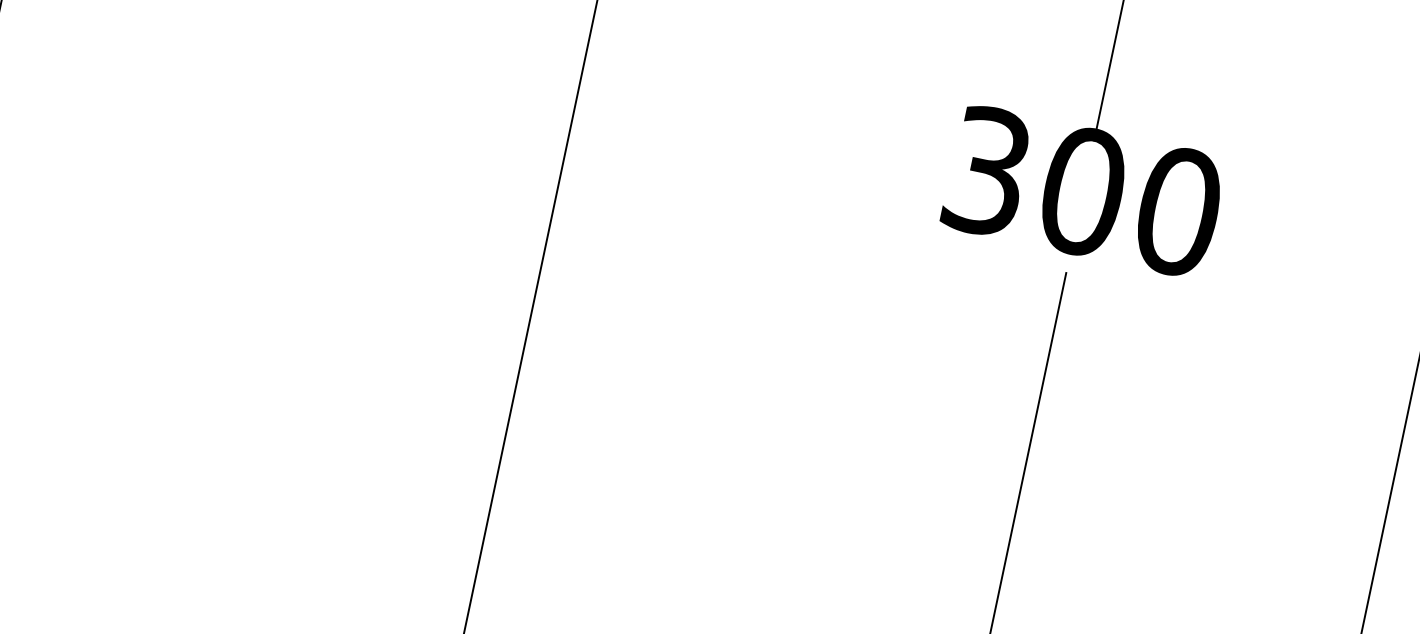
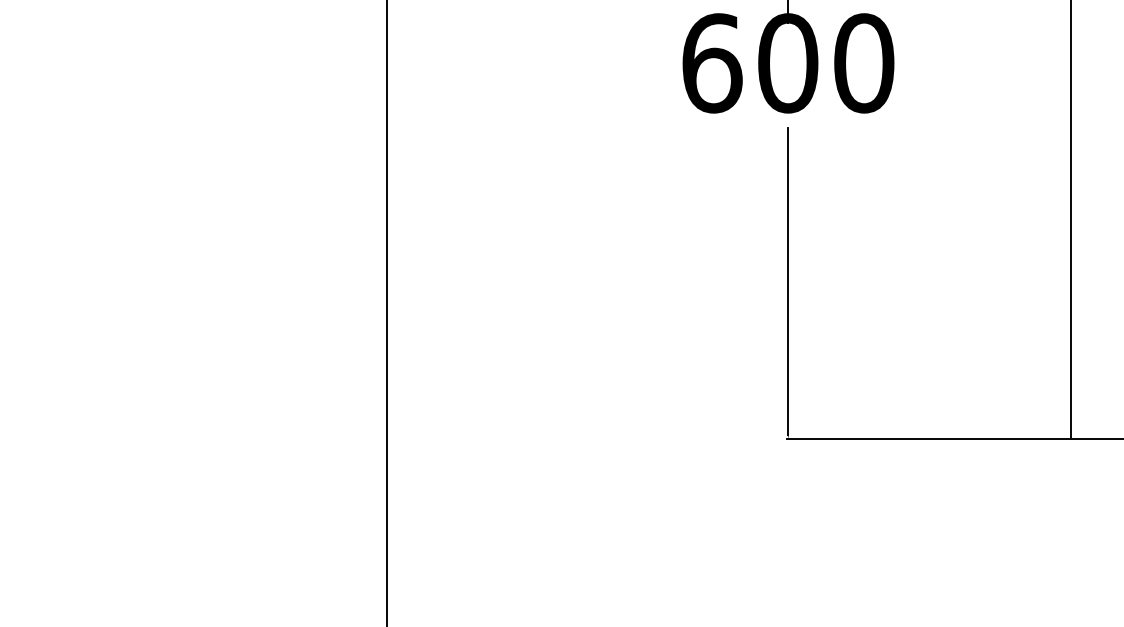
text: (988, 171) -> (712, 63), 300 -> 600

